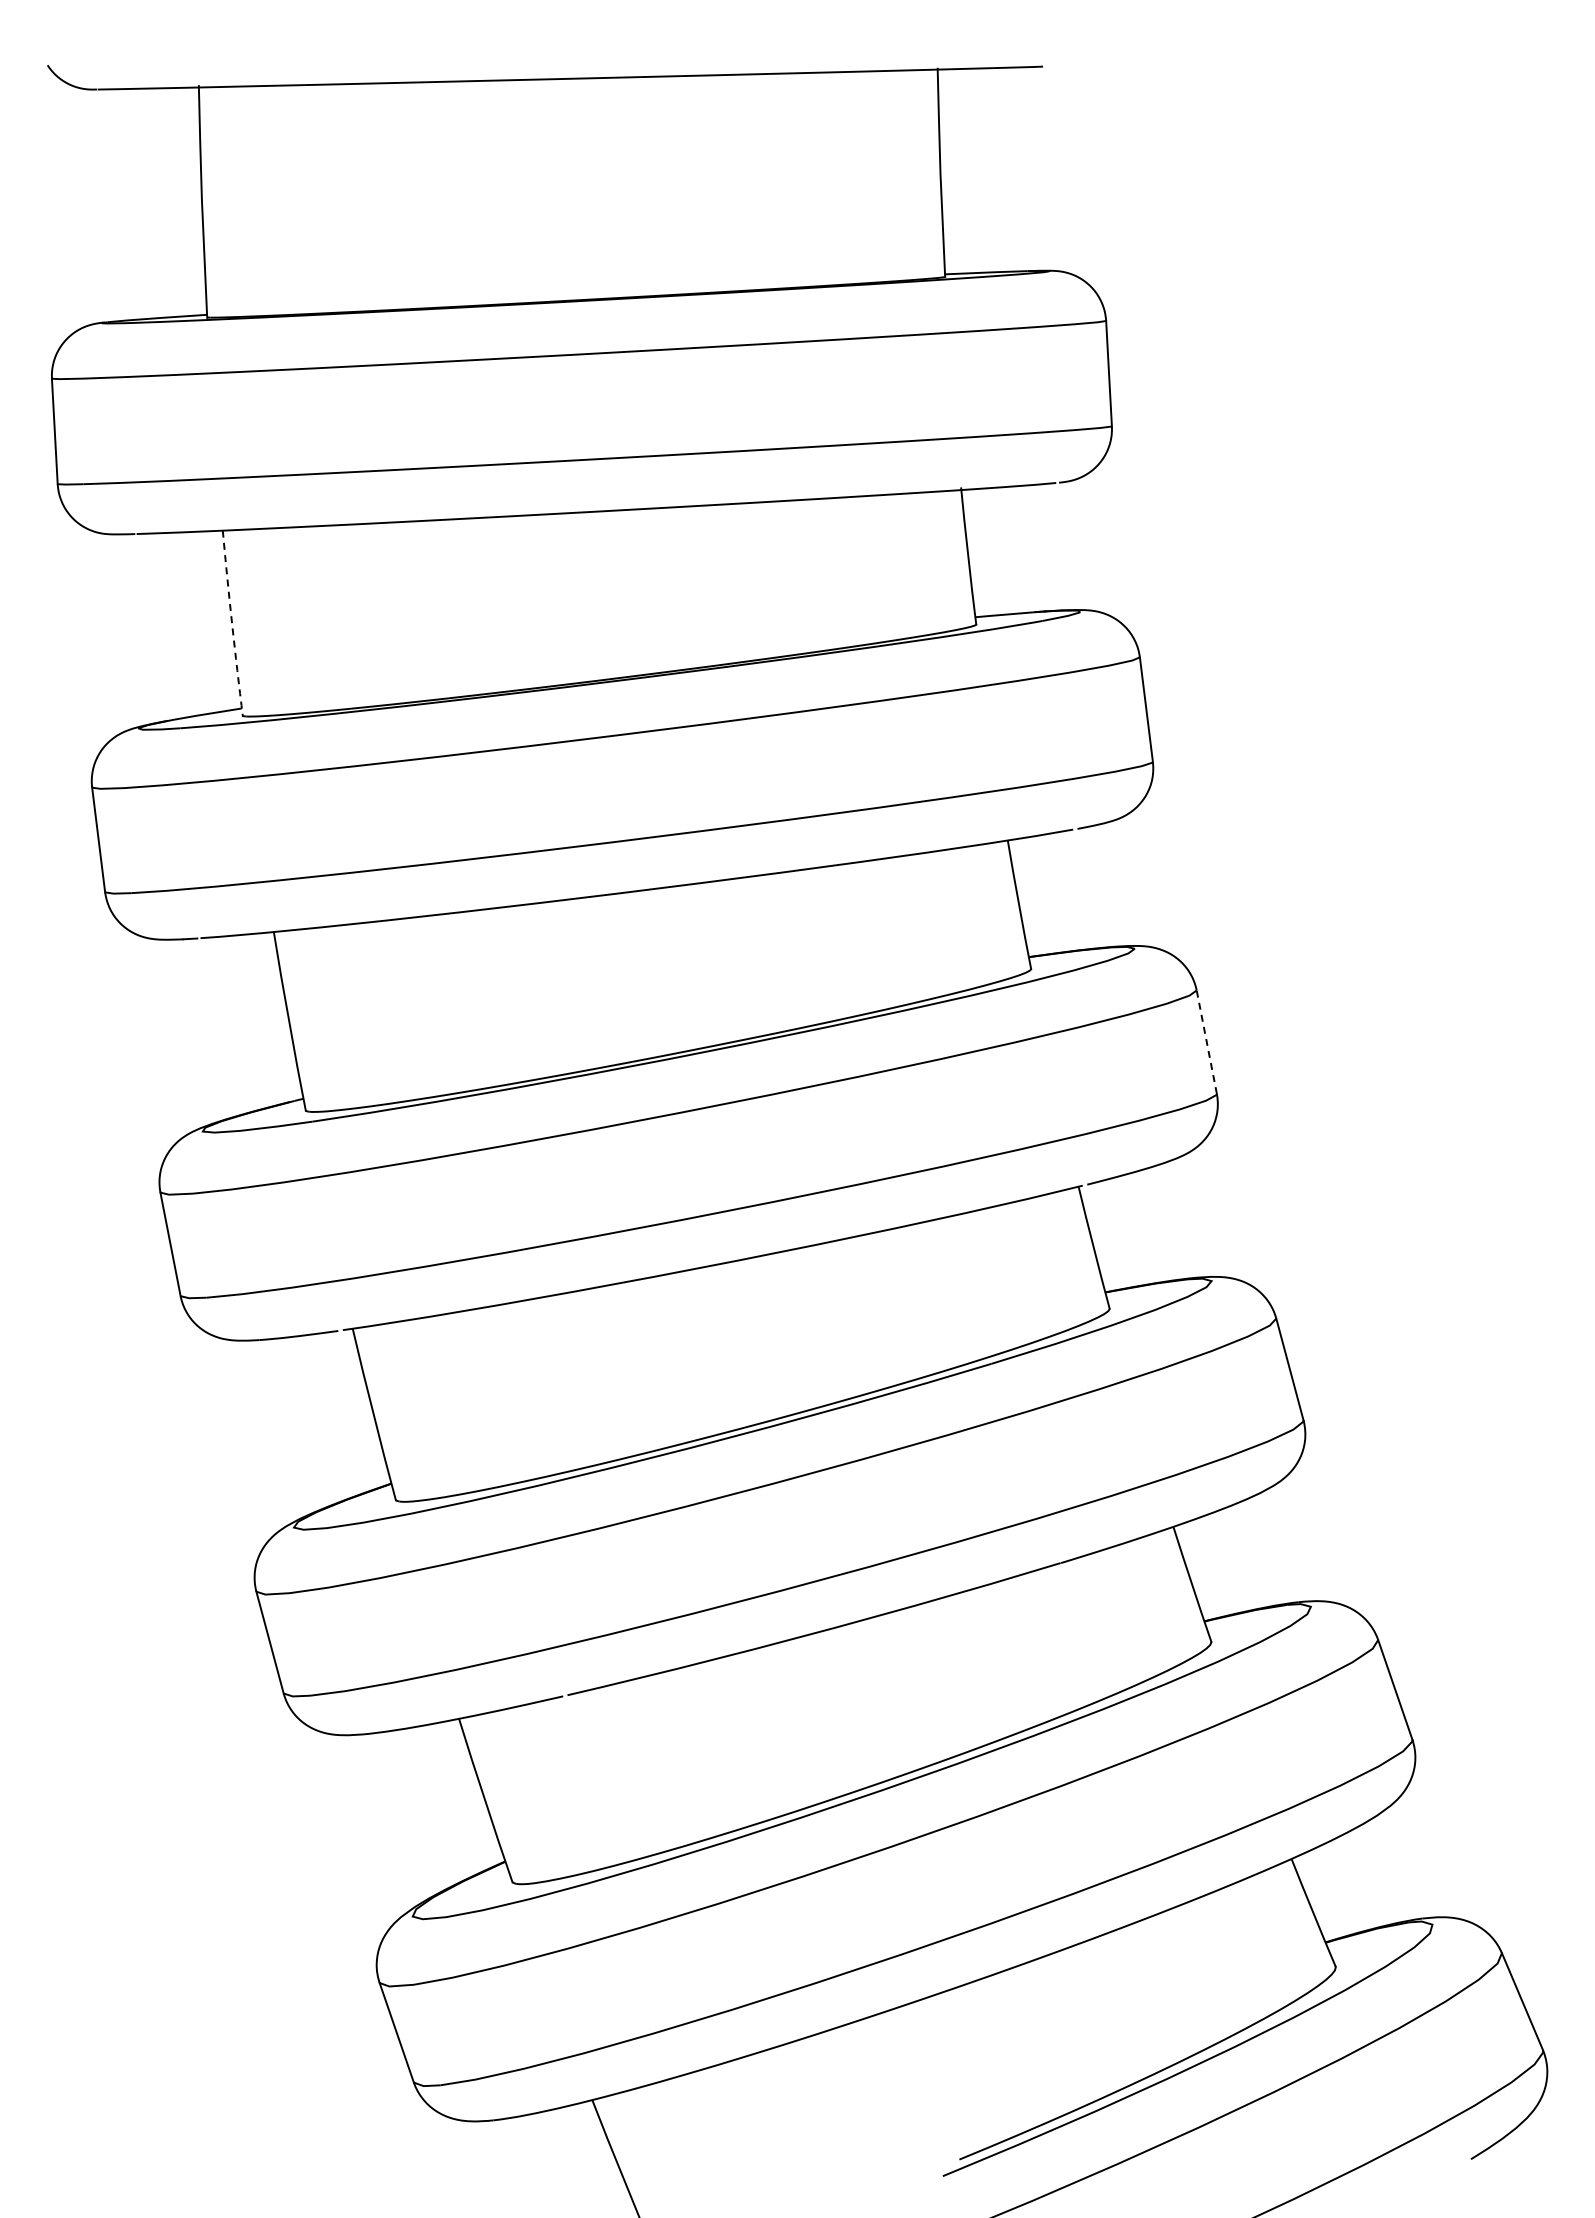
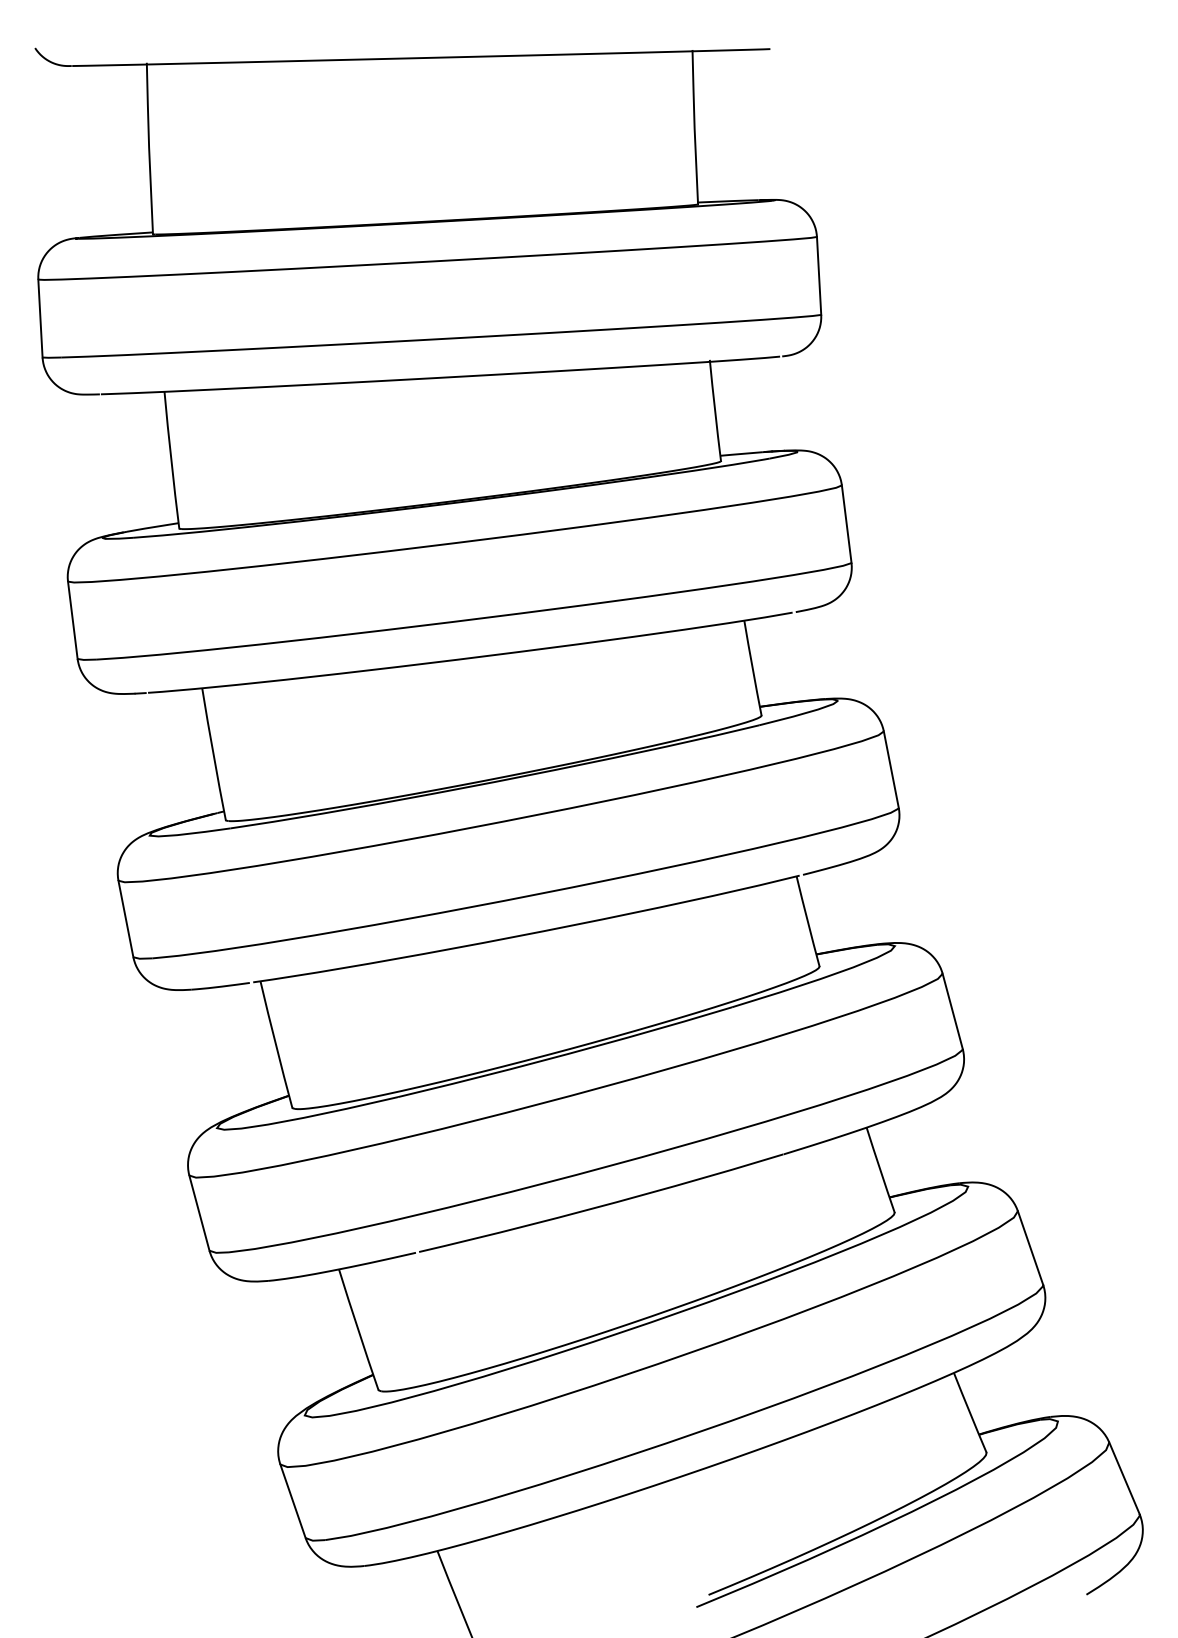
arc: (232, 623) -> (171, 460), dashed -> solid
line: (1206, 1042) -> (891, 769), dashed -> solid

